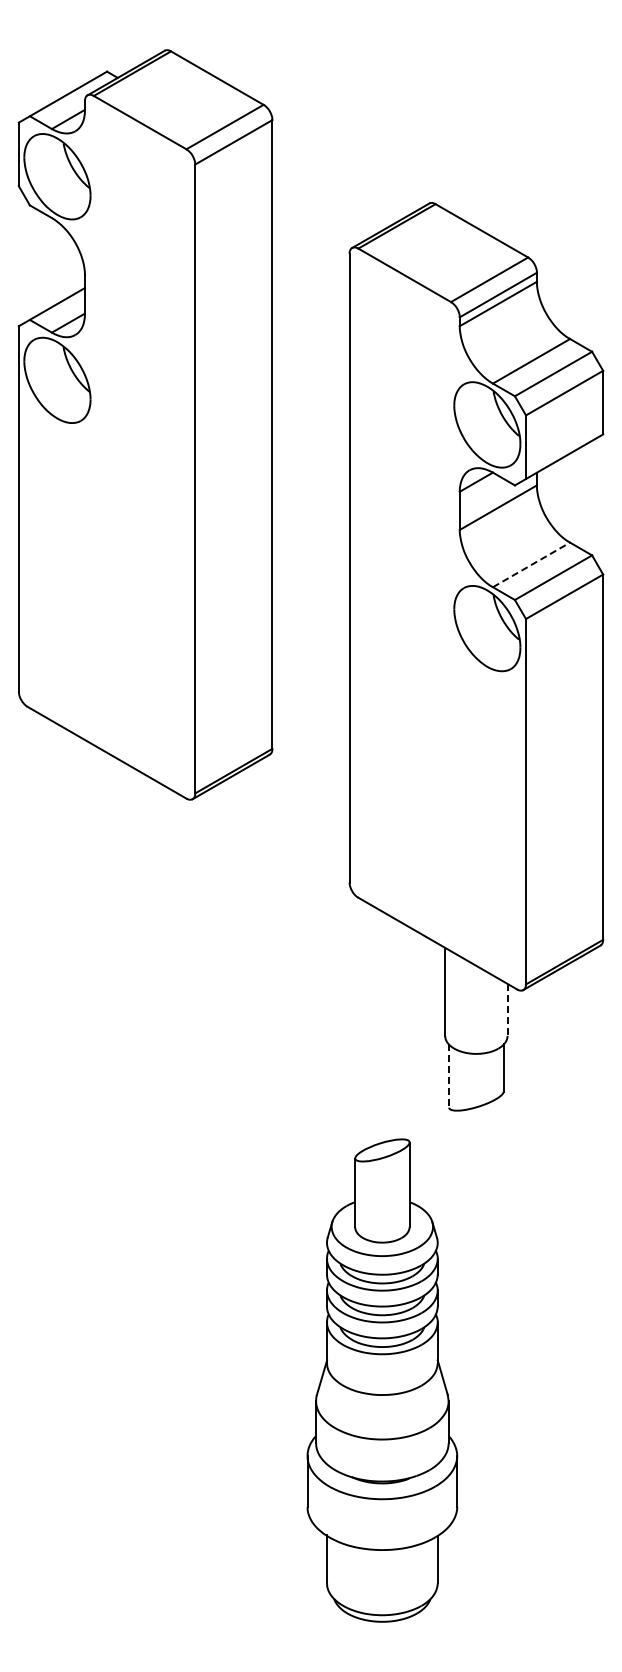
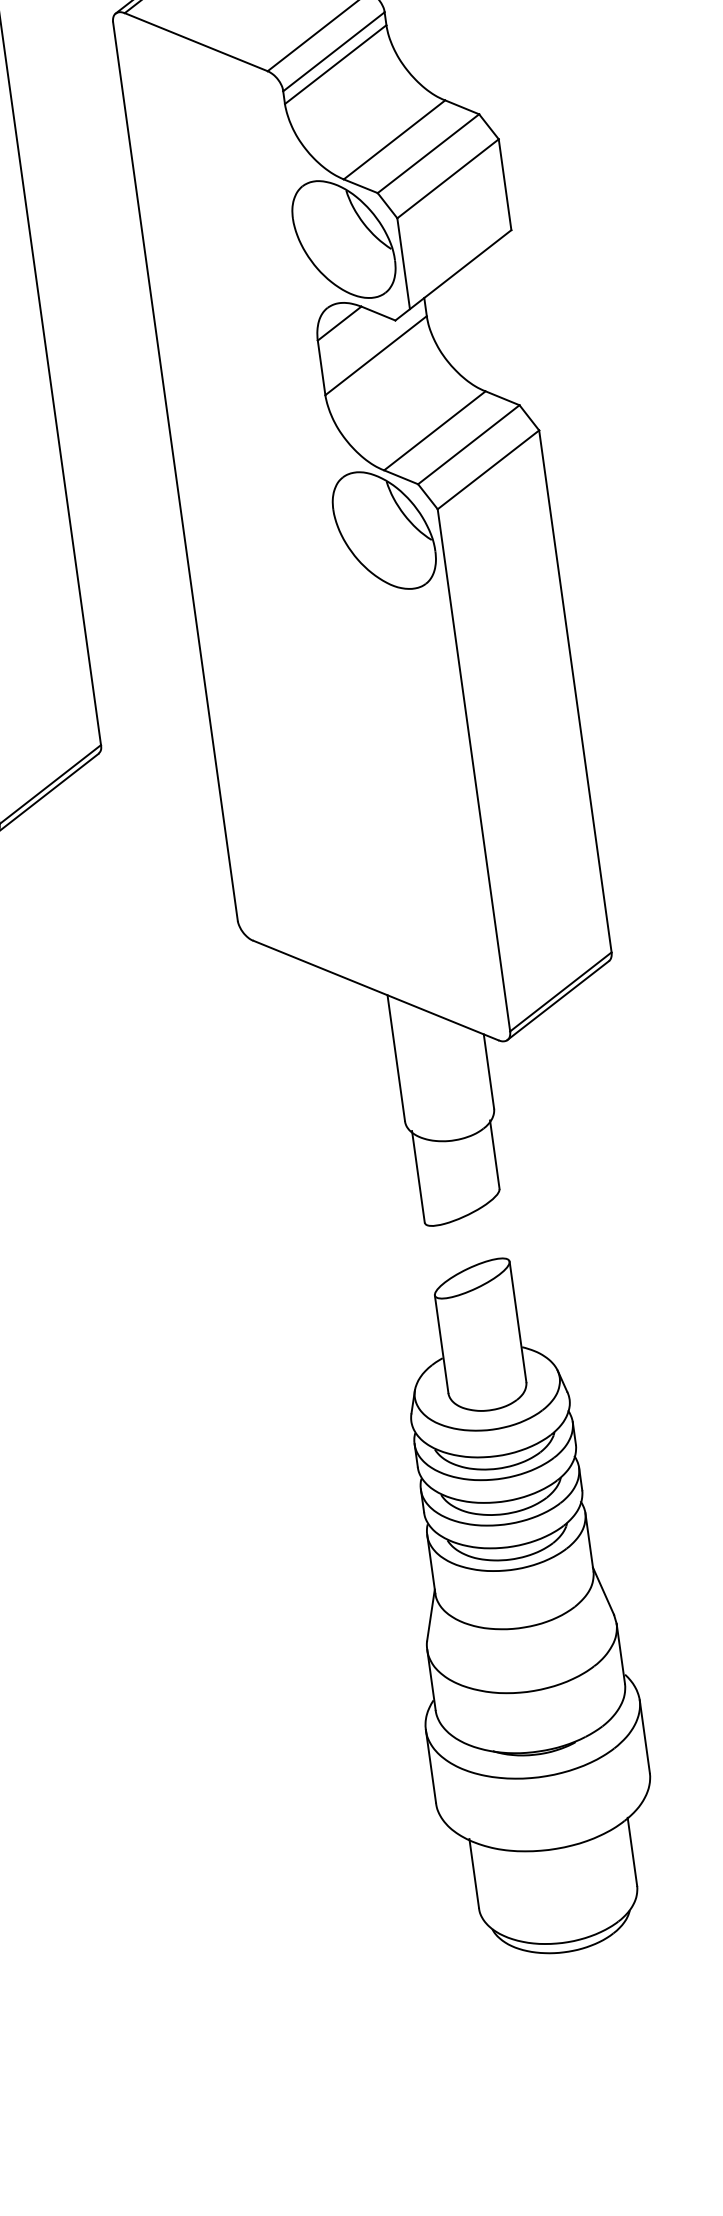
line: (531, 564) -> (434, 430), dashed -> solid
line: (507, 1009) -> (488, 1070), dashed -> solid
line: (449, 1076) -> (419, 1178), dashed -> solid
part: (382, 1380) -> (517, 1607), moved

